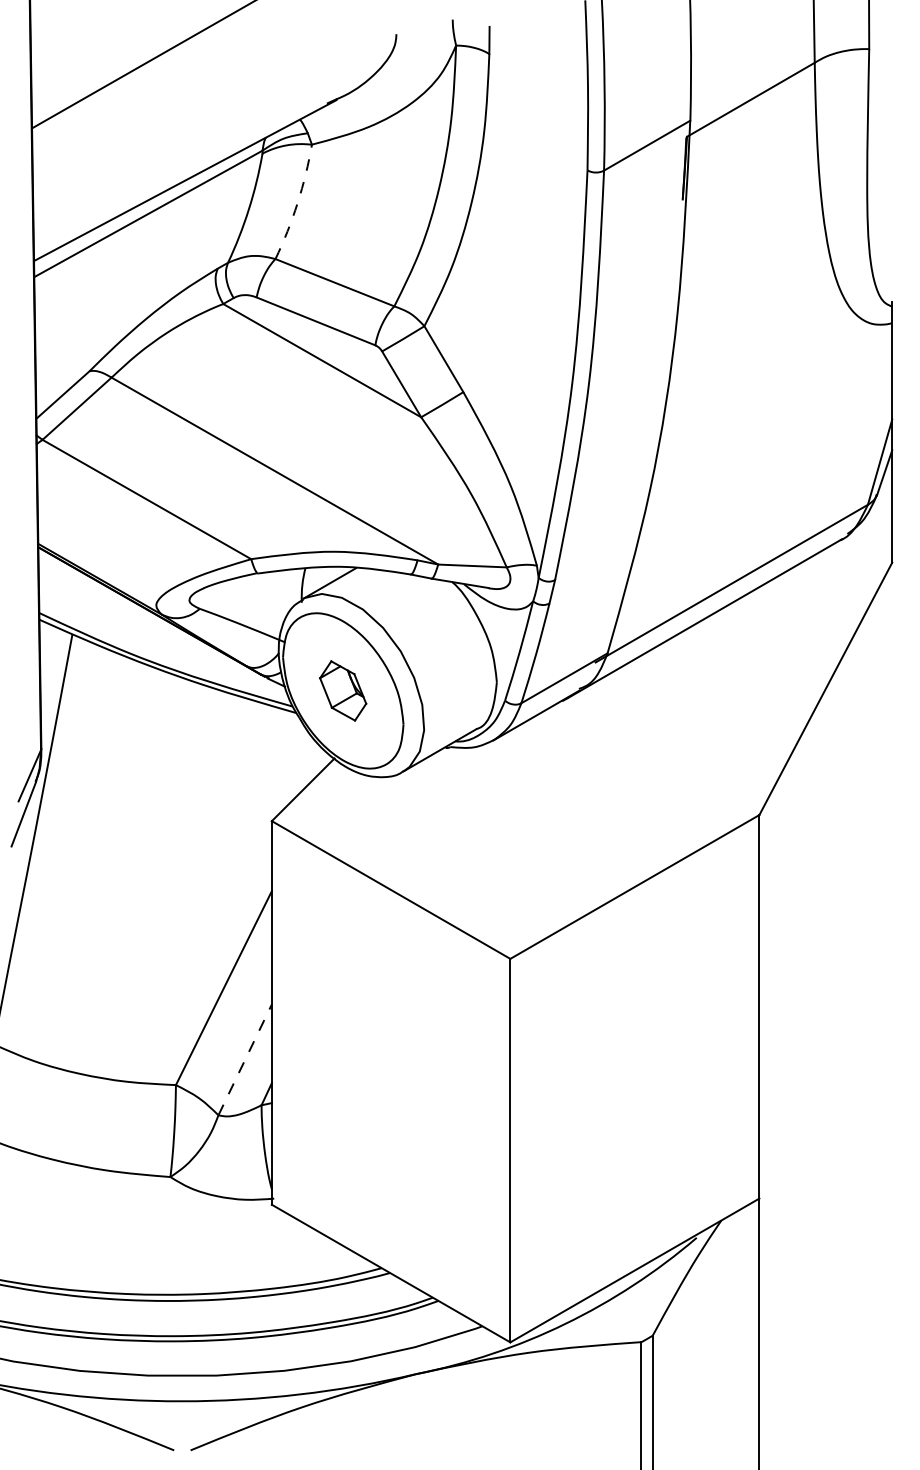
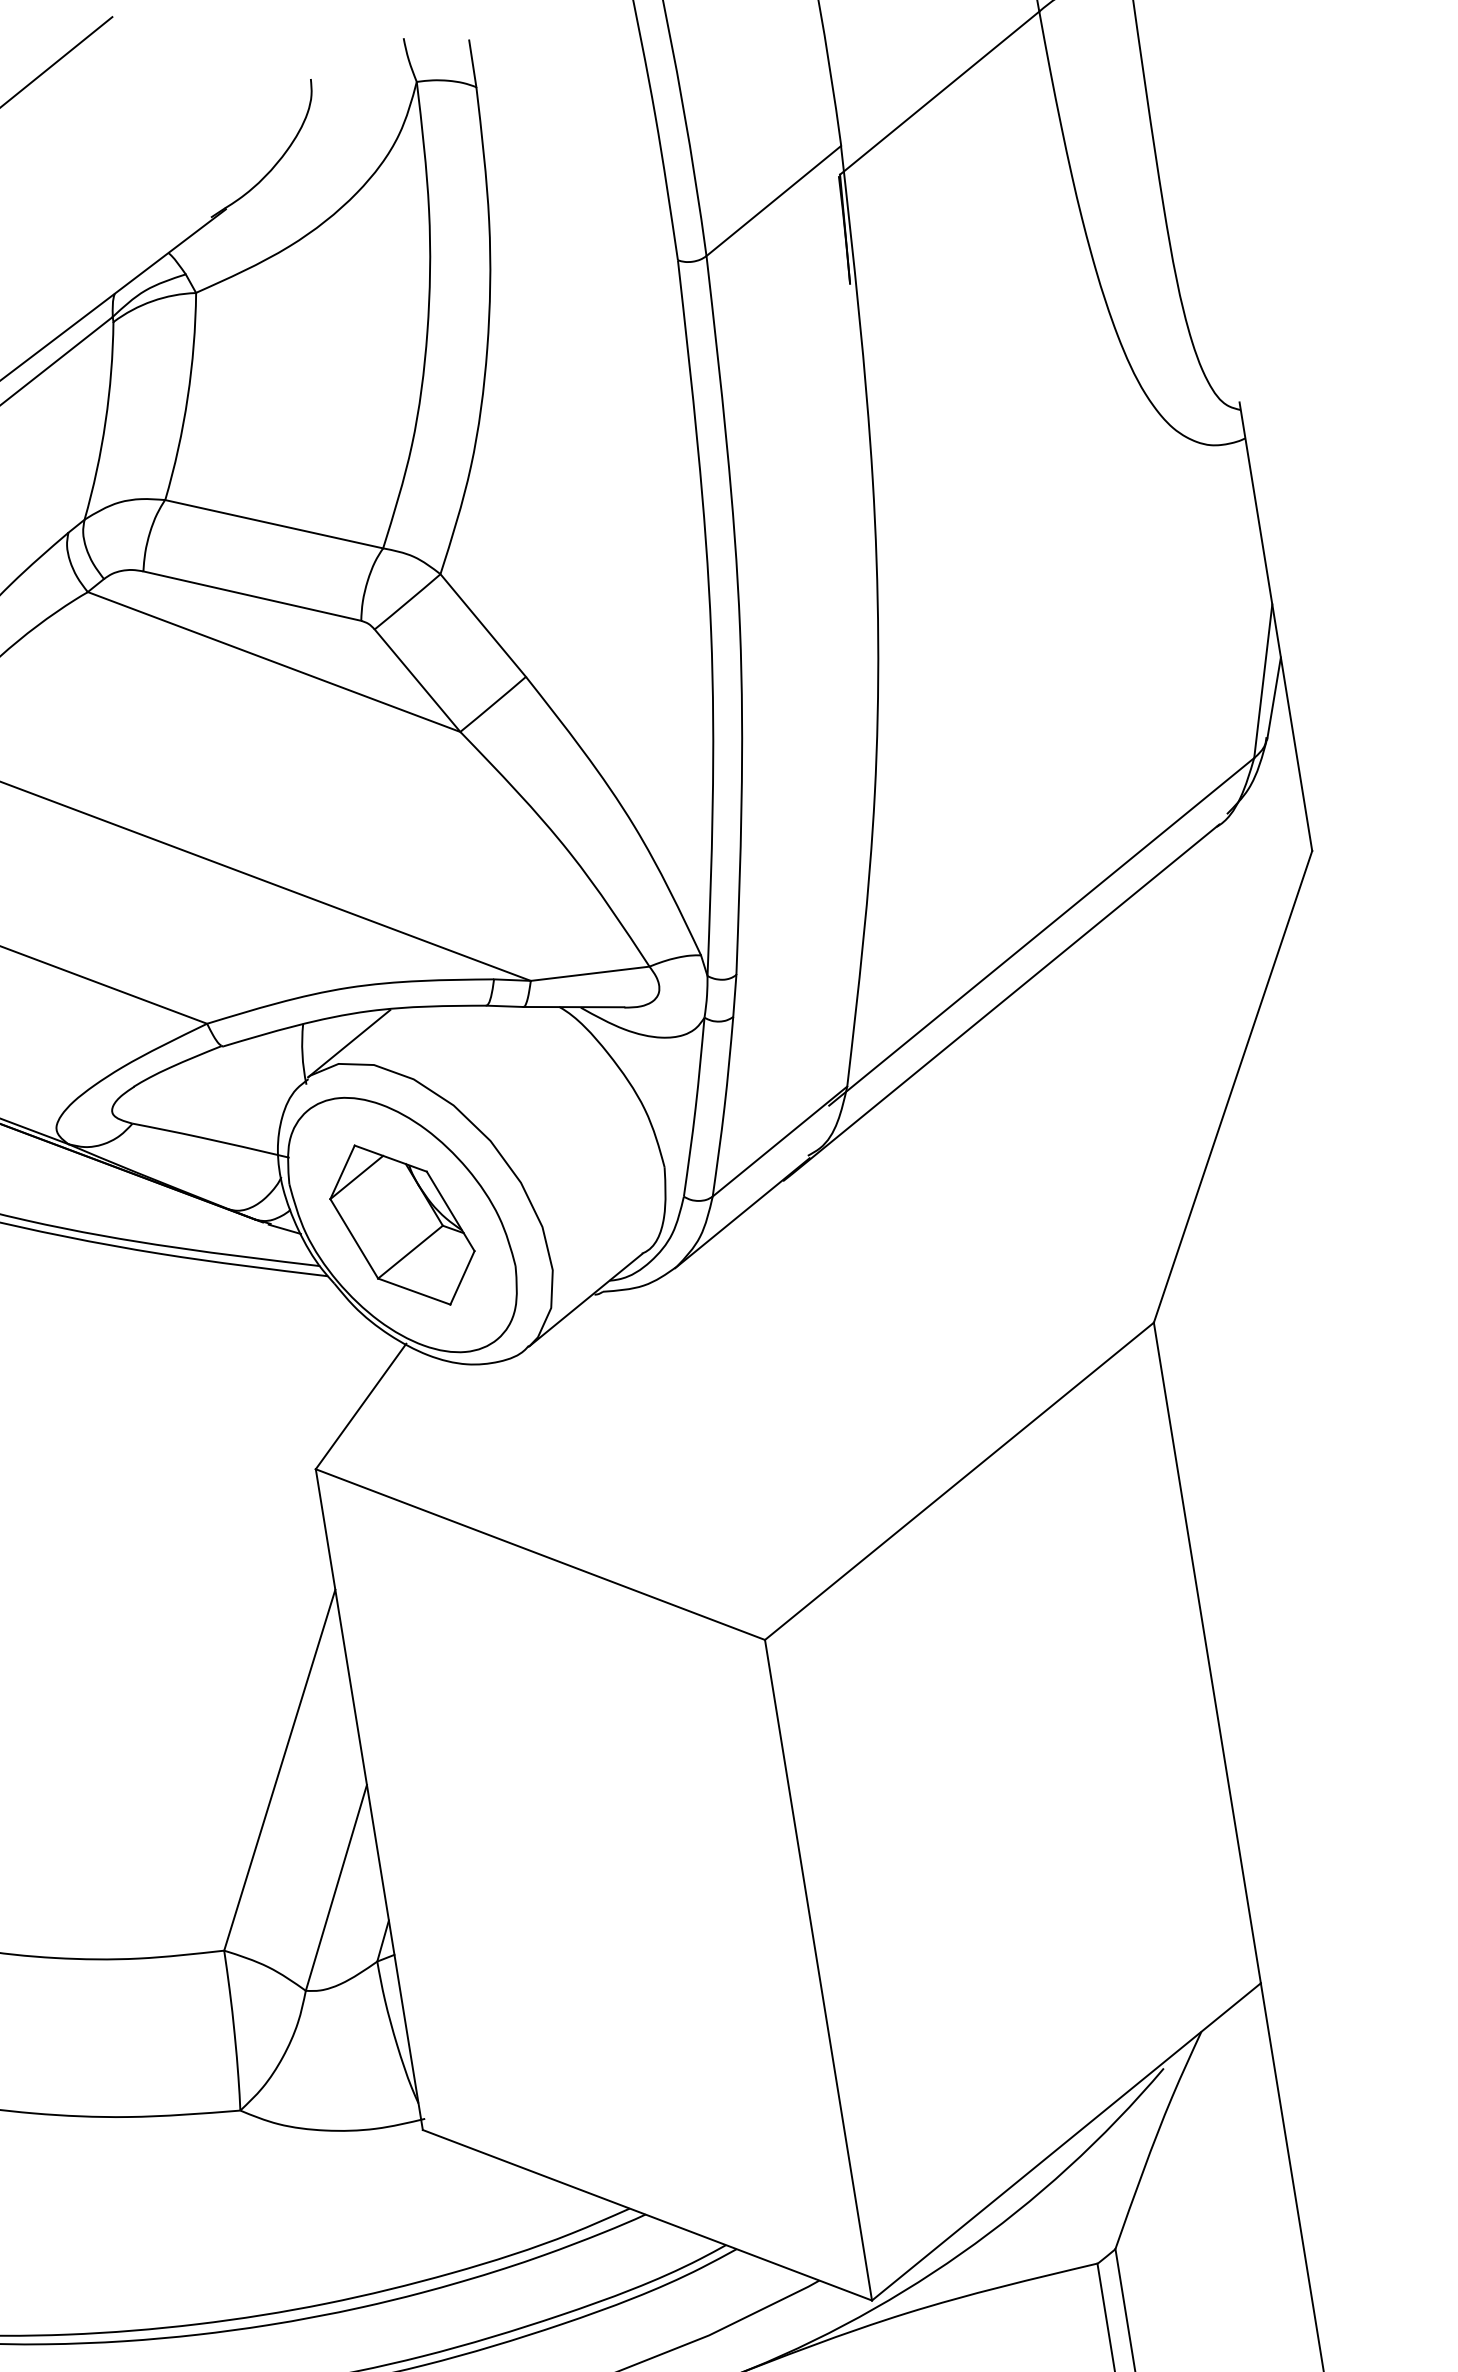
arc: (297, 203) -> (187, 398), dashed -> solid
part: (342, 690) -> (400, 1224), size x1.67
line: (245, 1059) -> (336, 1887), dashed -> solid

